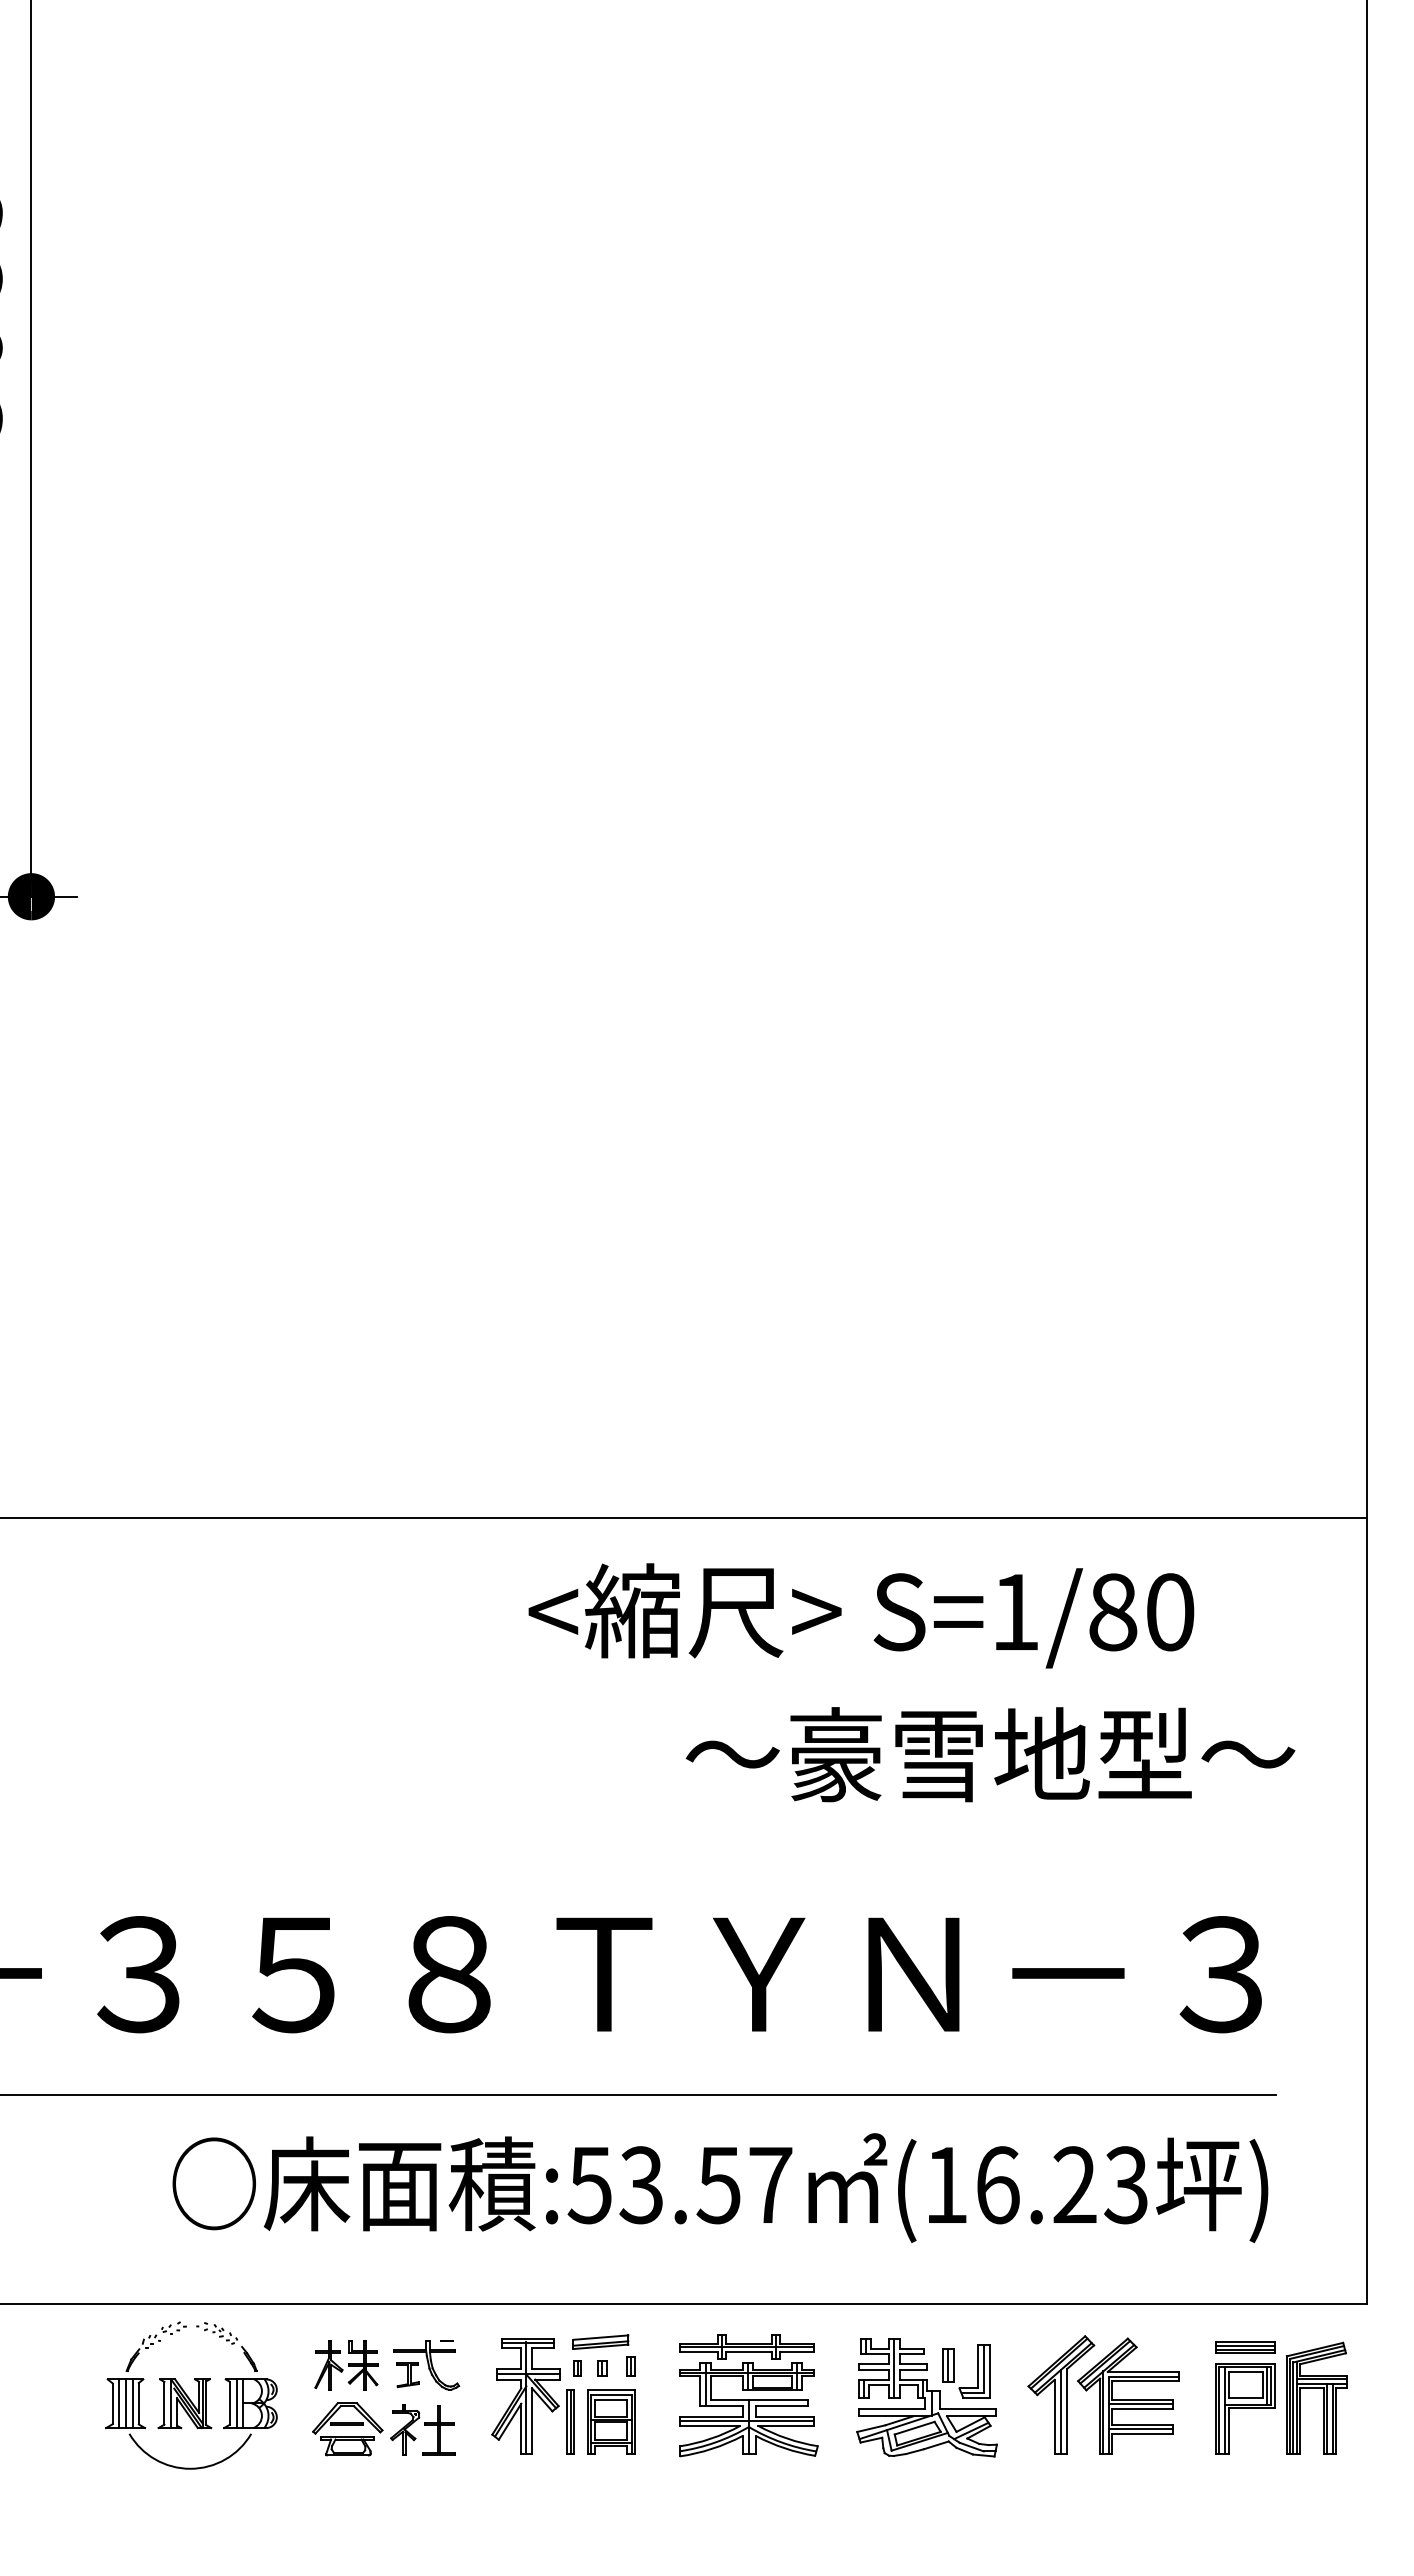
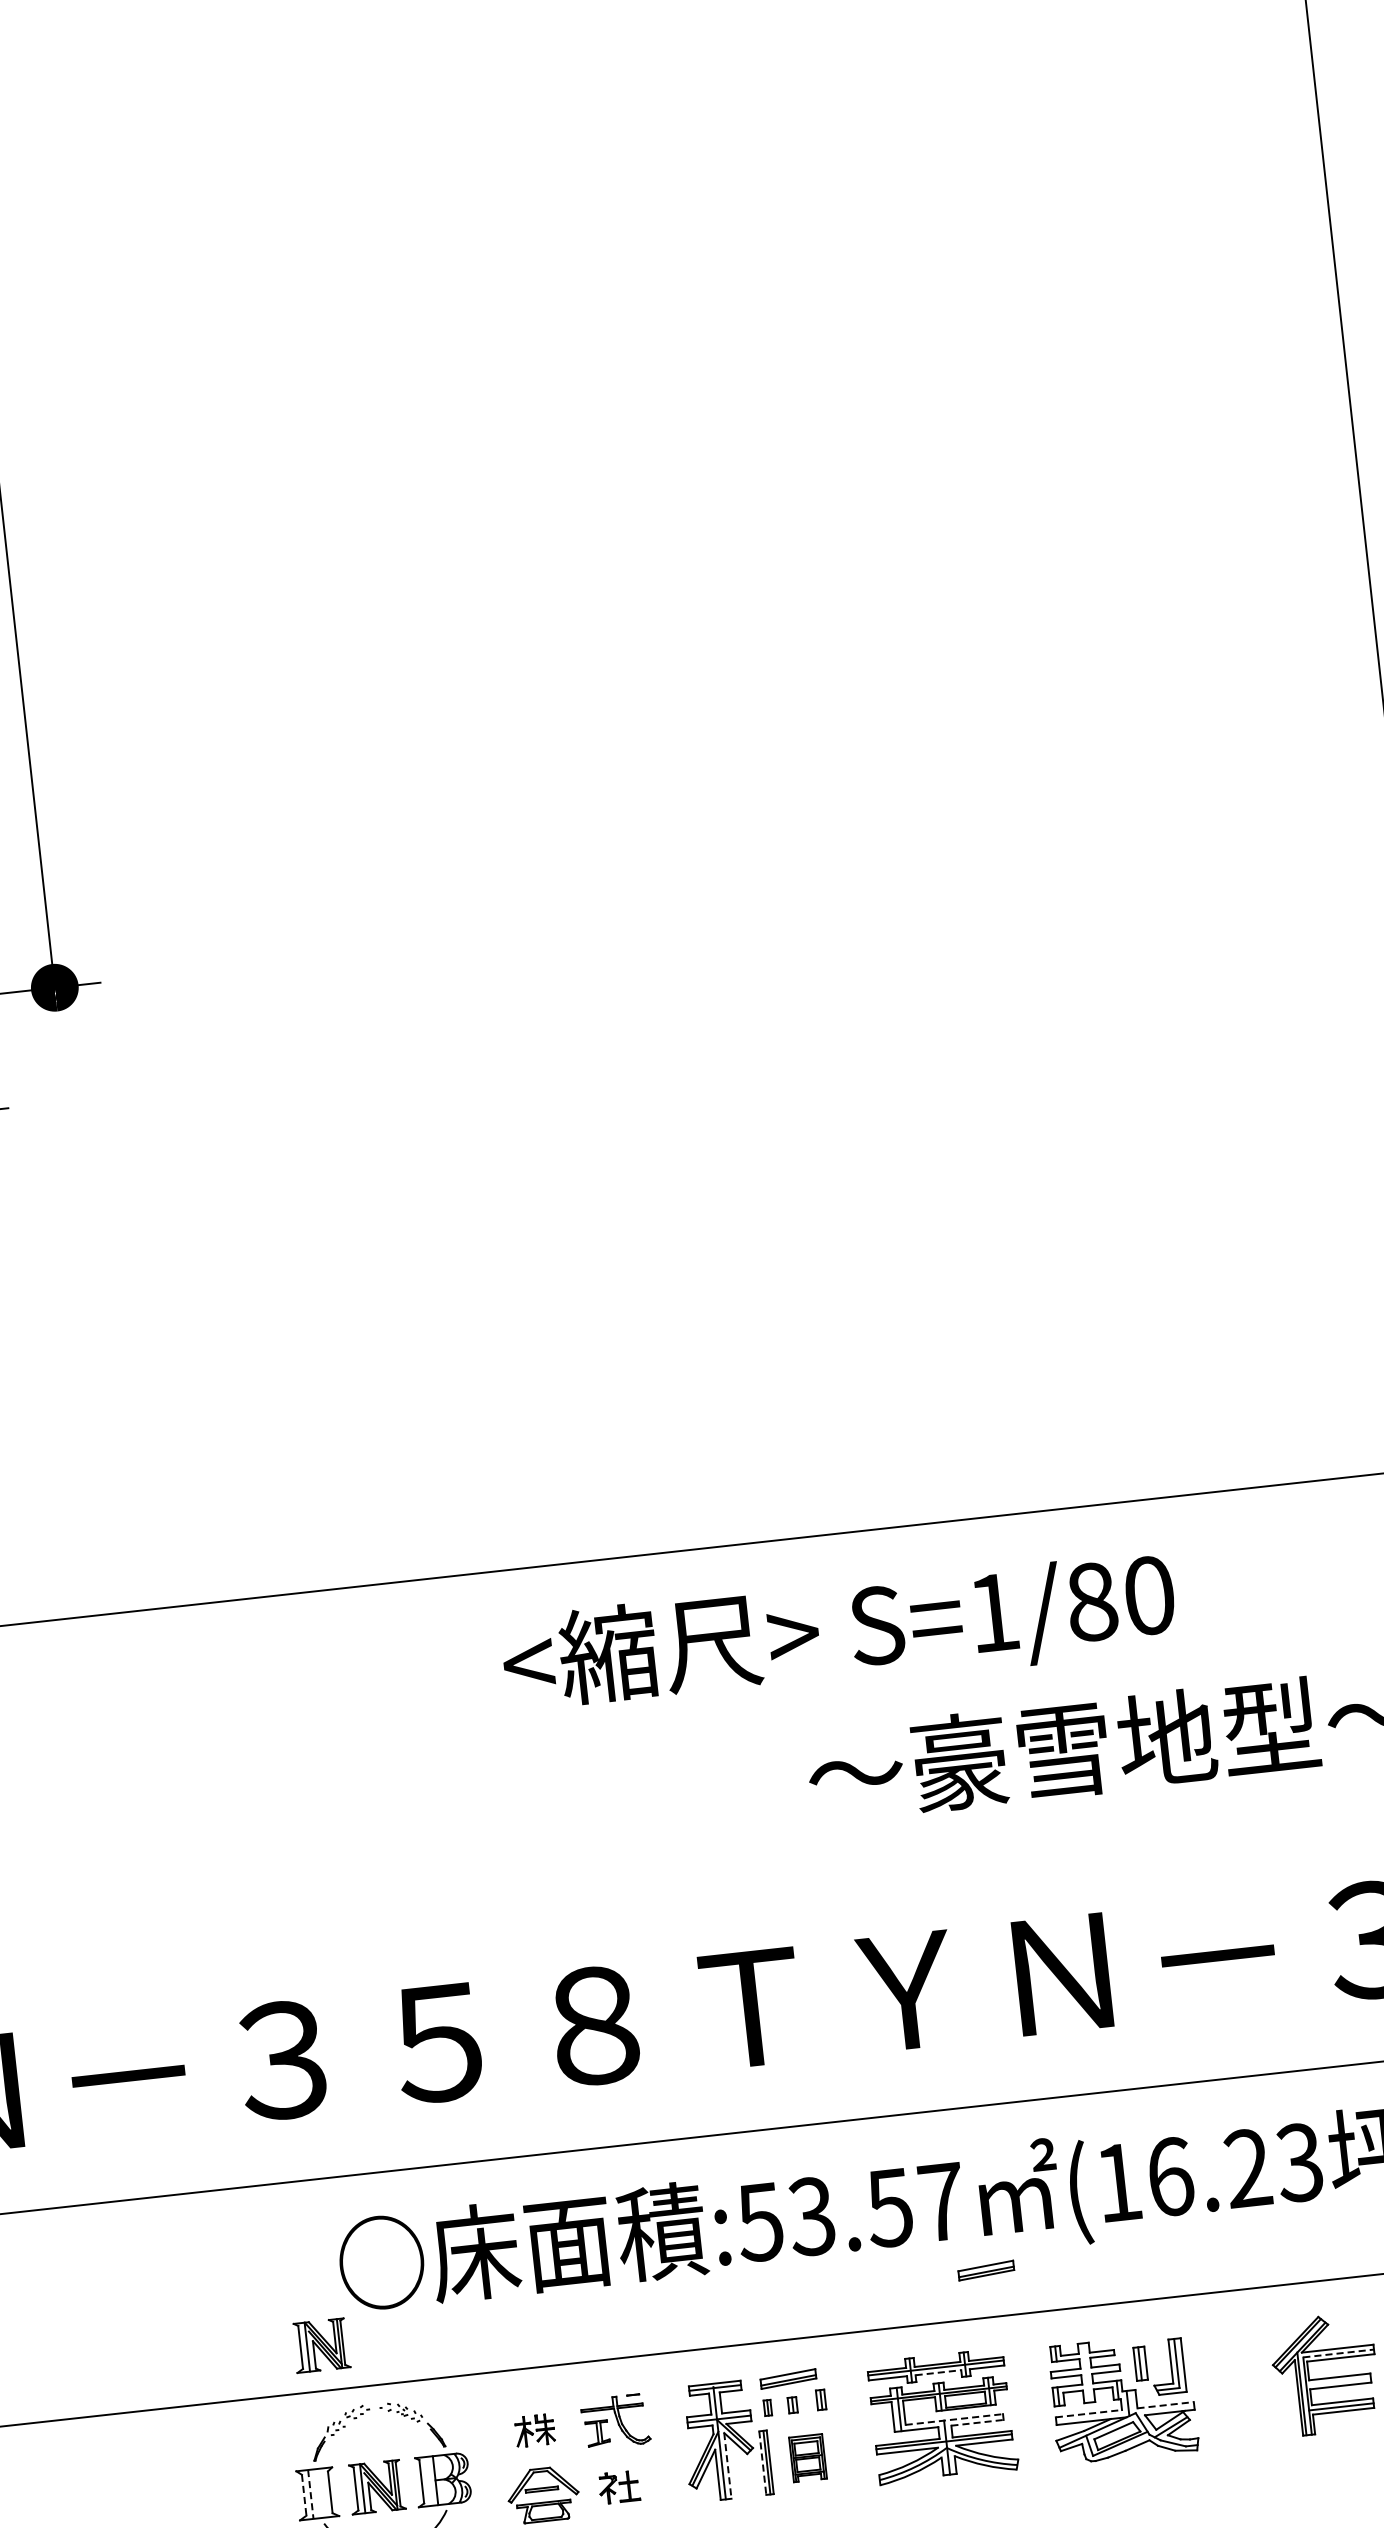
text: (861, 1615) -> (839, 1633), moved
part: (806, 2256) -> (985, 2269), added
part: (145, 2258) -> (320, 2345), added
line: (748, 2352) -> (938, 2373), solid -> dashed
part: (346, 2365) -> (535, 2430), size x0.6
line: (893, 2368) -> (1085, 2372), removed
line: (1144, 2376) -> (1339, 2353), solid -> dashed
part: (1061, 2394) -> (1257, 2380), removed
line: (759, 2399) -> (954, 2419), solid -> dashed
line: (126, 2403) -> (317, 2493), removed
line: (132, 2403) -> (323, 2492), removed
line: (236, 2403) -> (428, 2481), removed
line: (112, 2404) -> (303, 2495), solid -> dashed
line: (119, 2404) -> (310, 2495), solid -> dashed
line: (1140, 2404) -> (1338, 2381), removed
line: (781, 2405) -> (977, 2422), solid -> dashed
line: (892, 2408) -> (1089, 2413), solid -> dashed
line: (968, 2408) -> (1165, 2404), solid -> dashed
line: (531, 2420) -> (727, 2465), solid -> dashed
line: (566, 2421) -> (762, 2462), solid -> dashed
part: (611, 2421) -> (807, 2457), size x0.7
part: (422, 2429) -> (618, 2486), size x0.6

